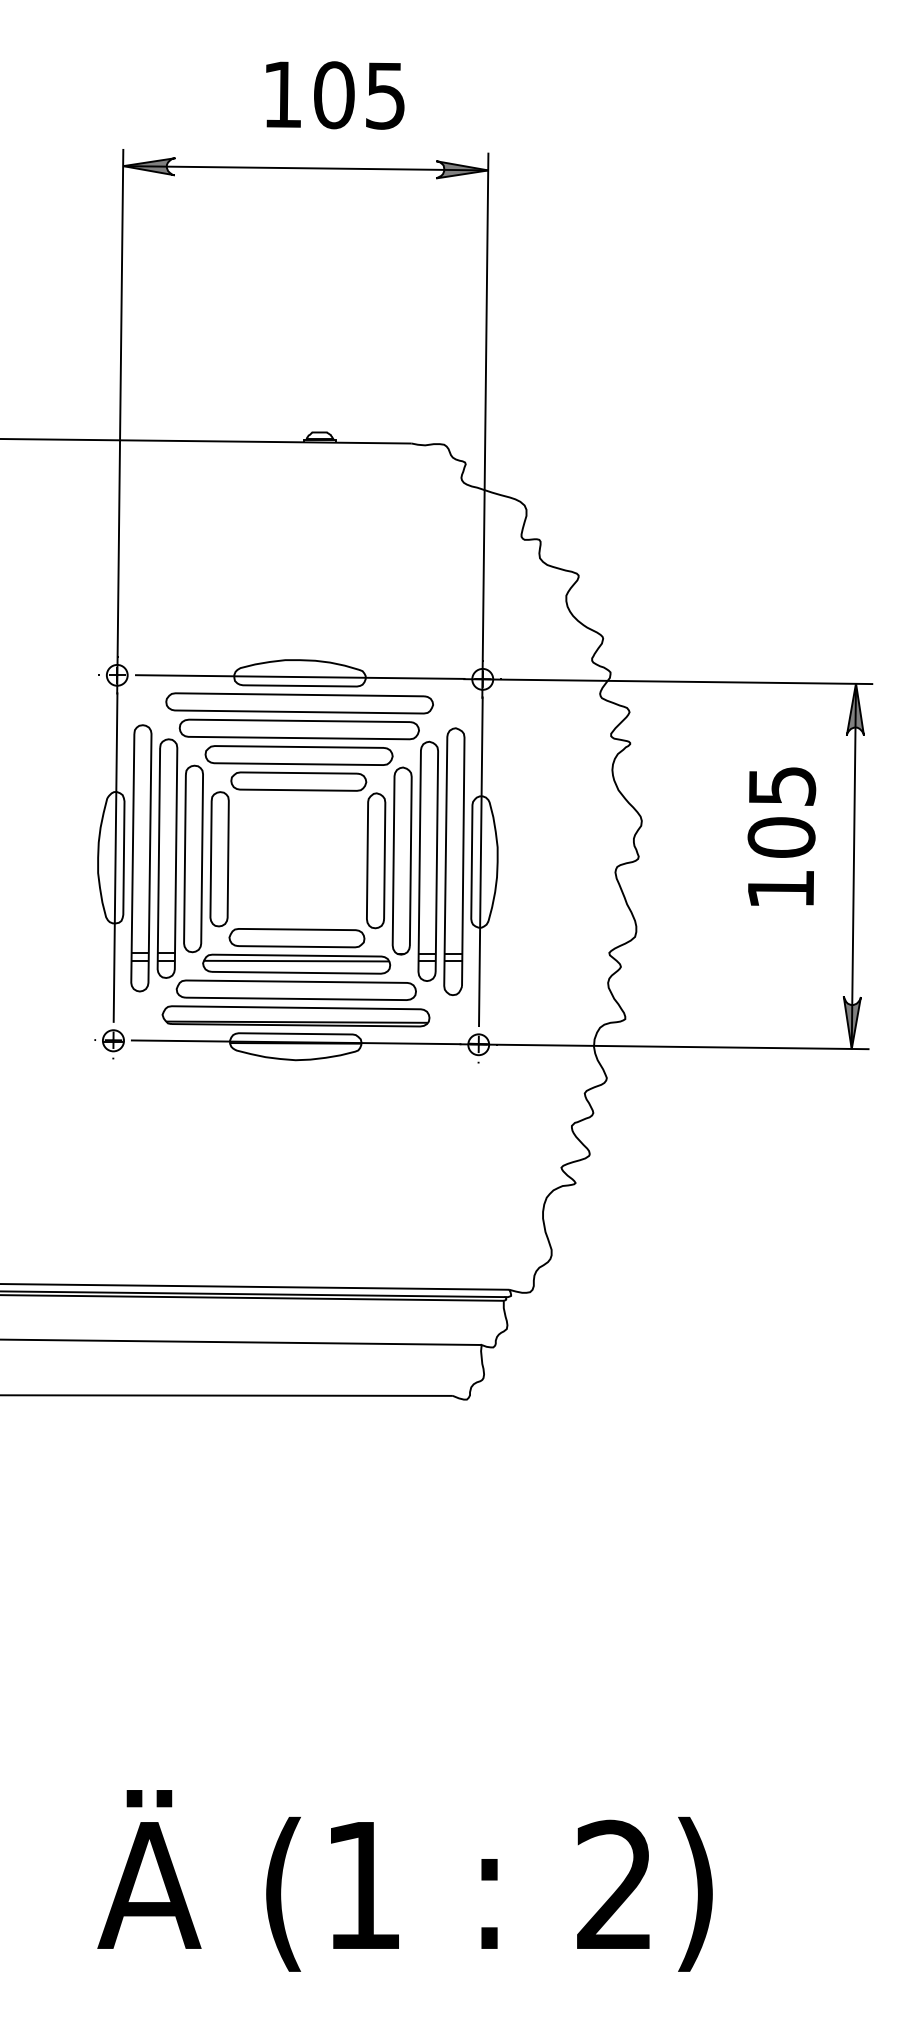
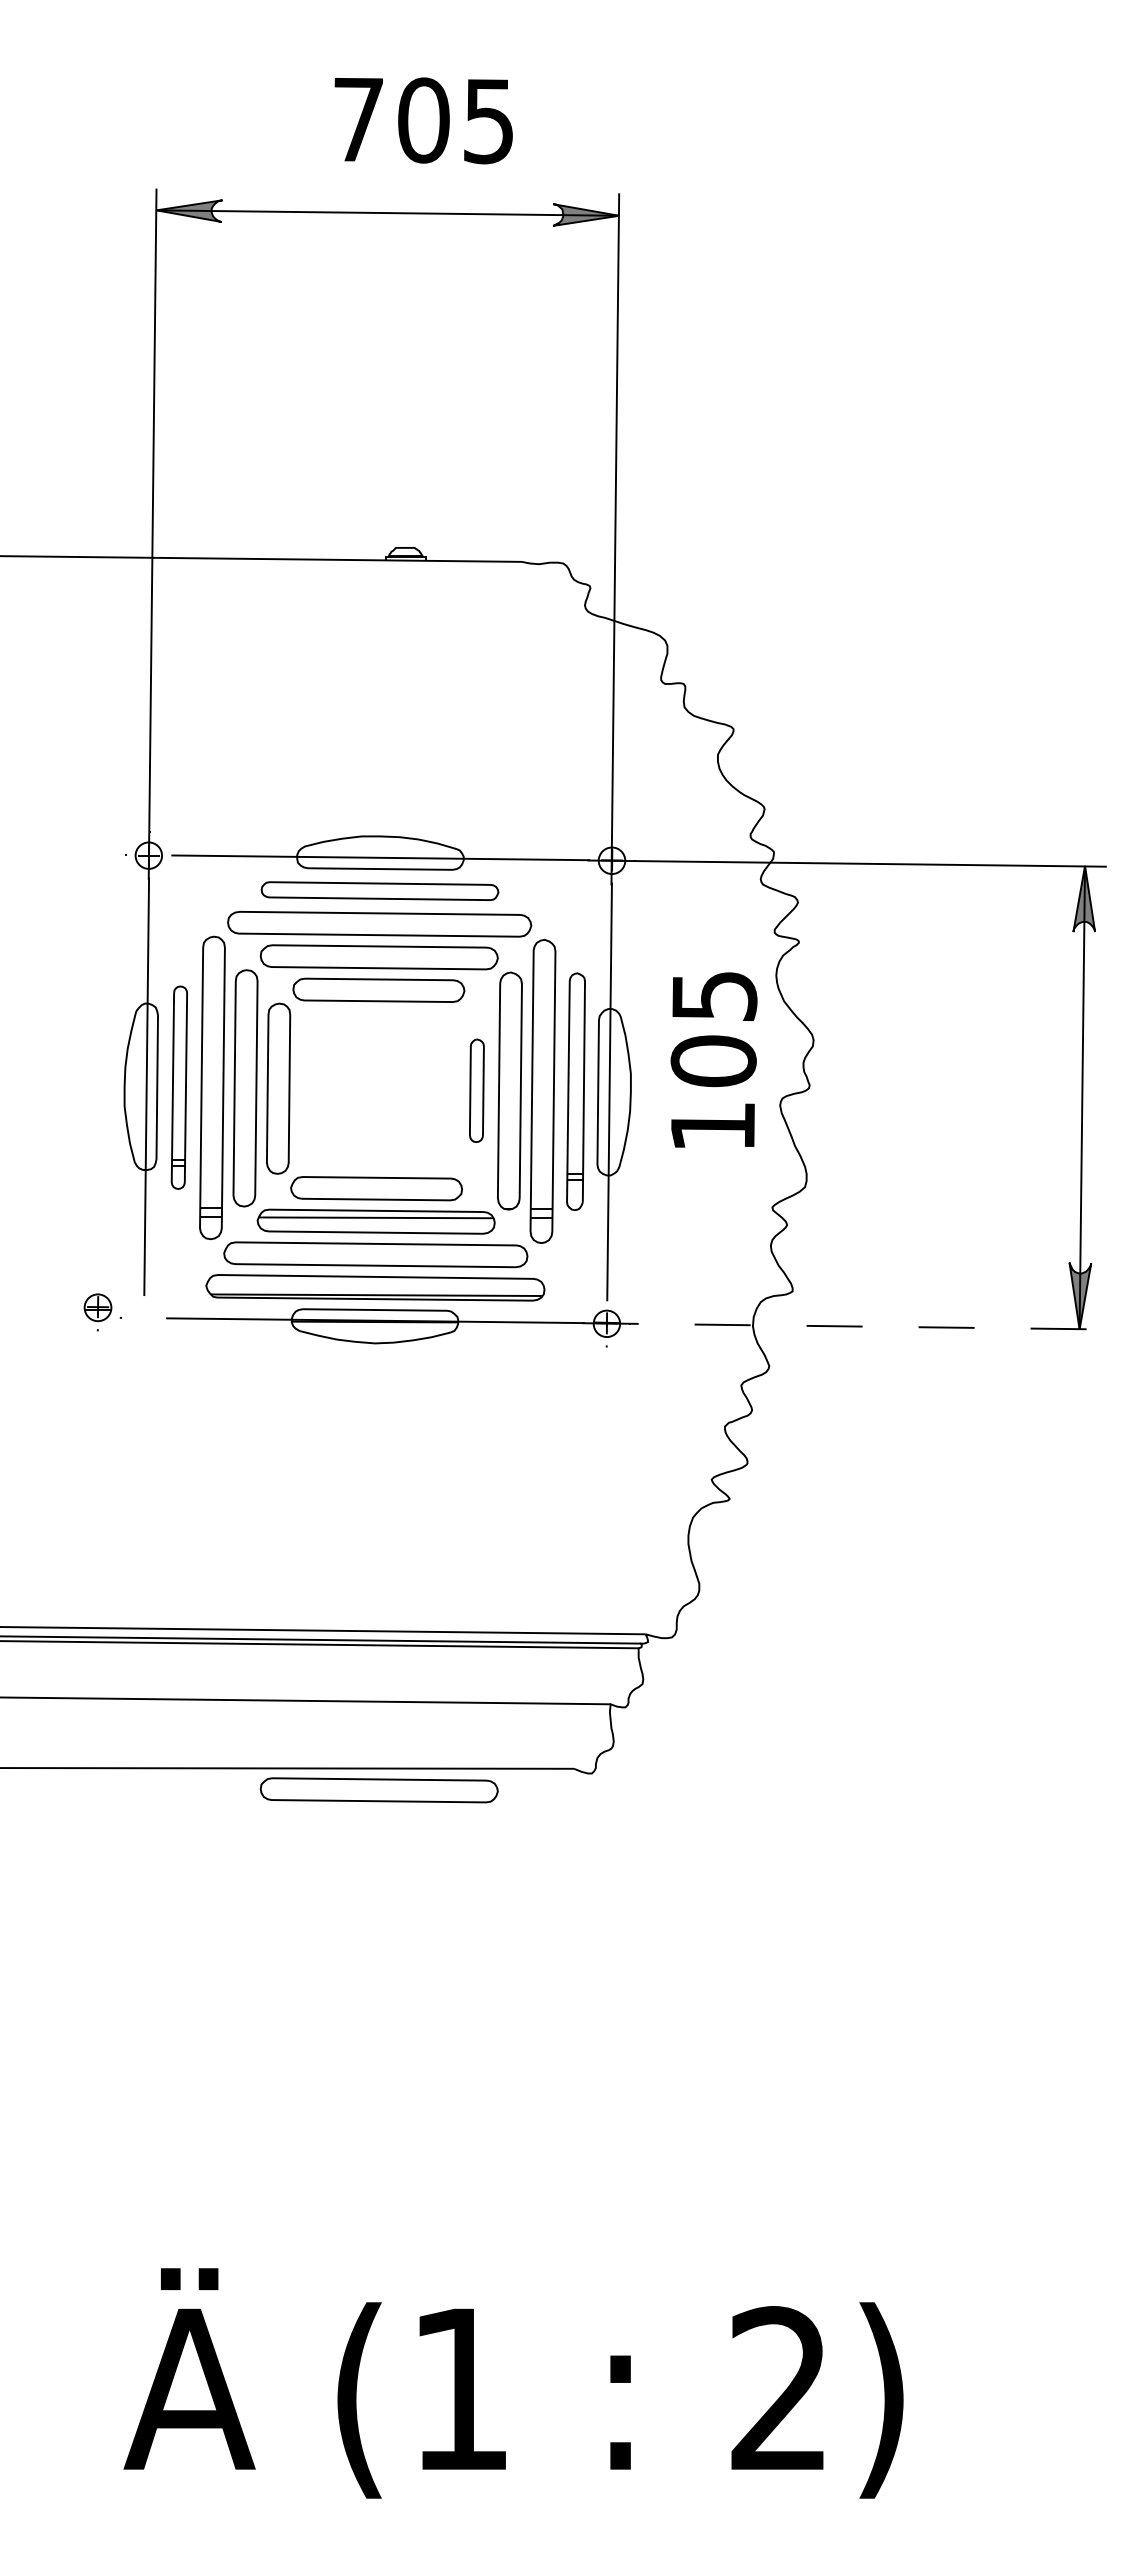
text: (282, 94) -> (358, 119), 105 -> 705
part: (299, 702) -> (379, 890), size x0.7
text: (781, 836) -> (713, 1059), moved
part: (141, 858) -> (179, 1087), size x0.6
part: (375, 860) -> (476, 1090), size x0.6
part: (453, 861) -> (575, 1091), size x0.7
part: (113, 1044) -> (97, 1312), moved
line: (664, 1046) -> (842, 1326), solid -> dashed
part: (298, 1413) -> (378, 1790), added

